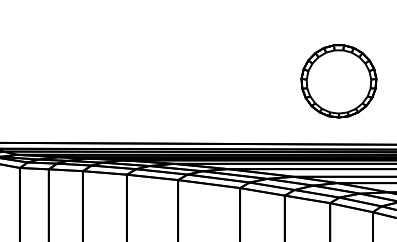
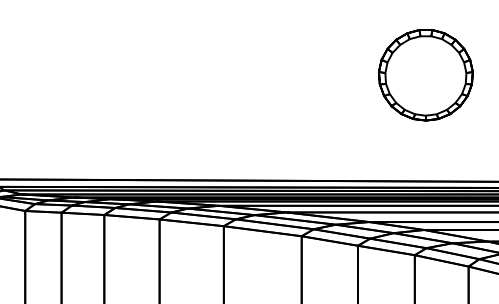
part: (338, 81) -> (425, 75), moved

